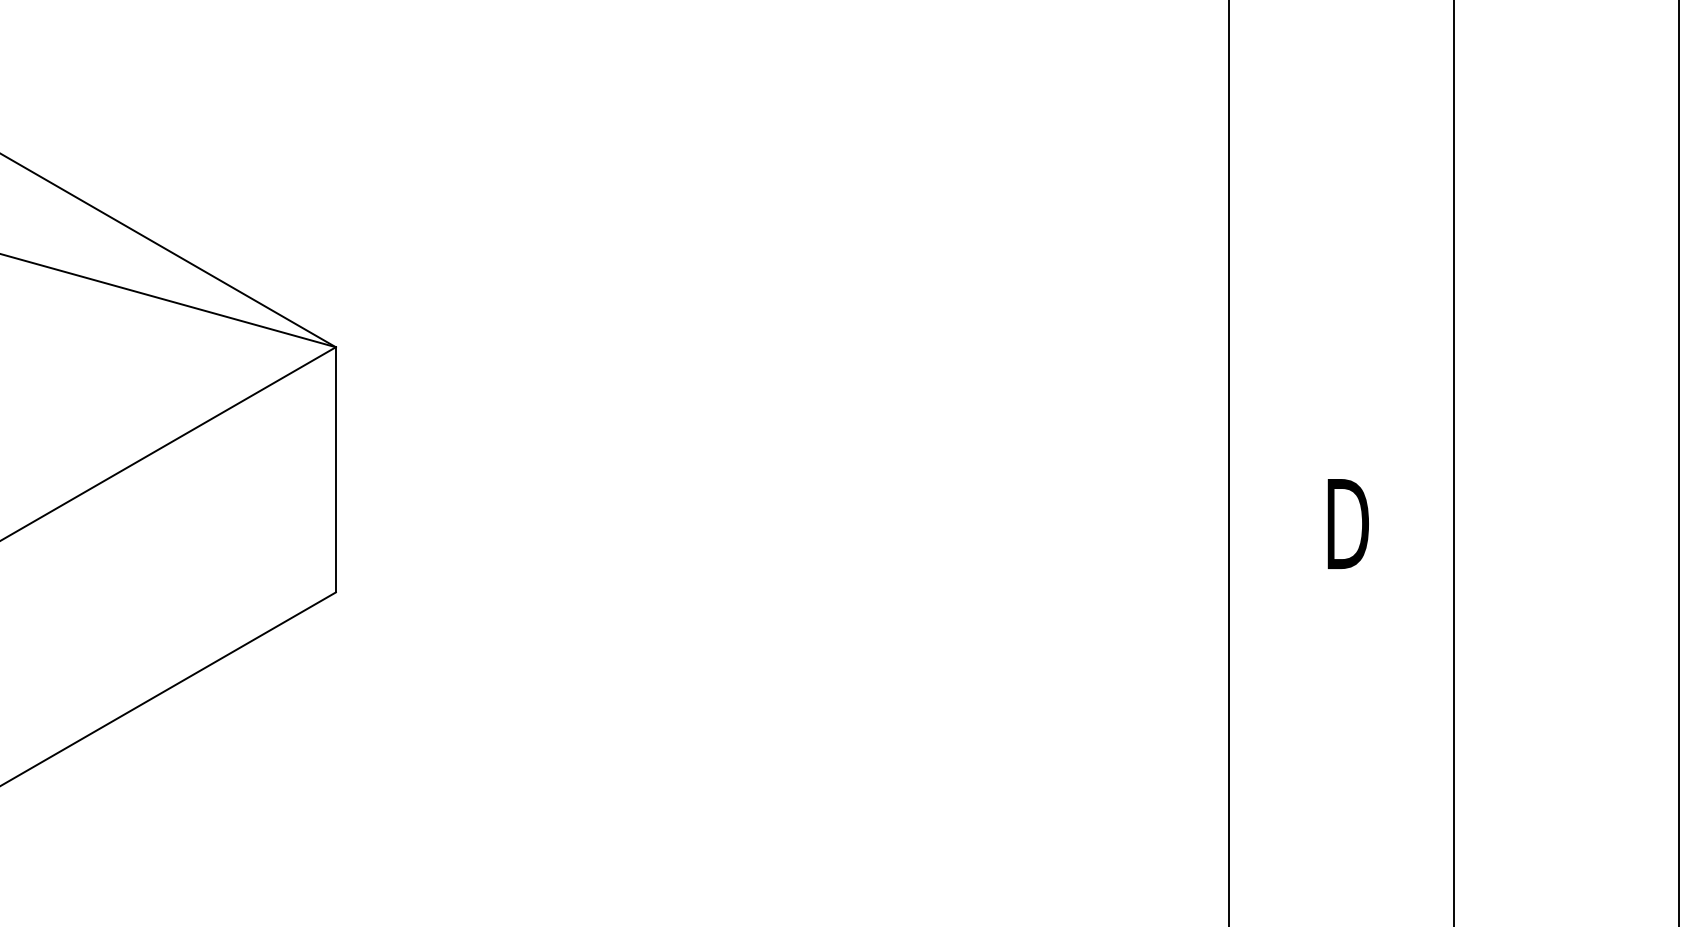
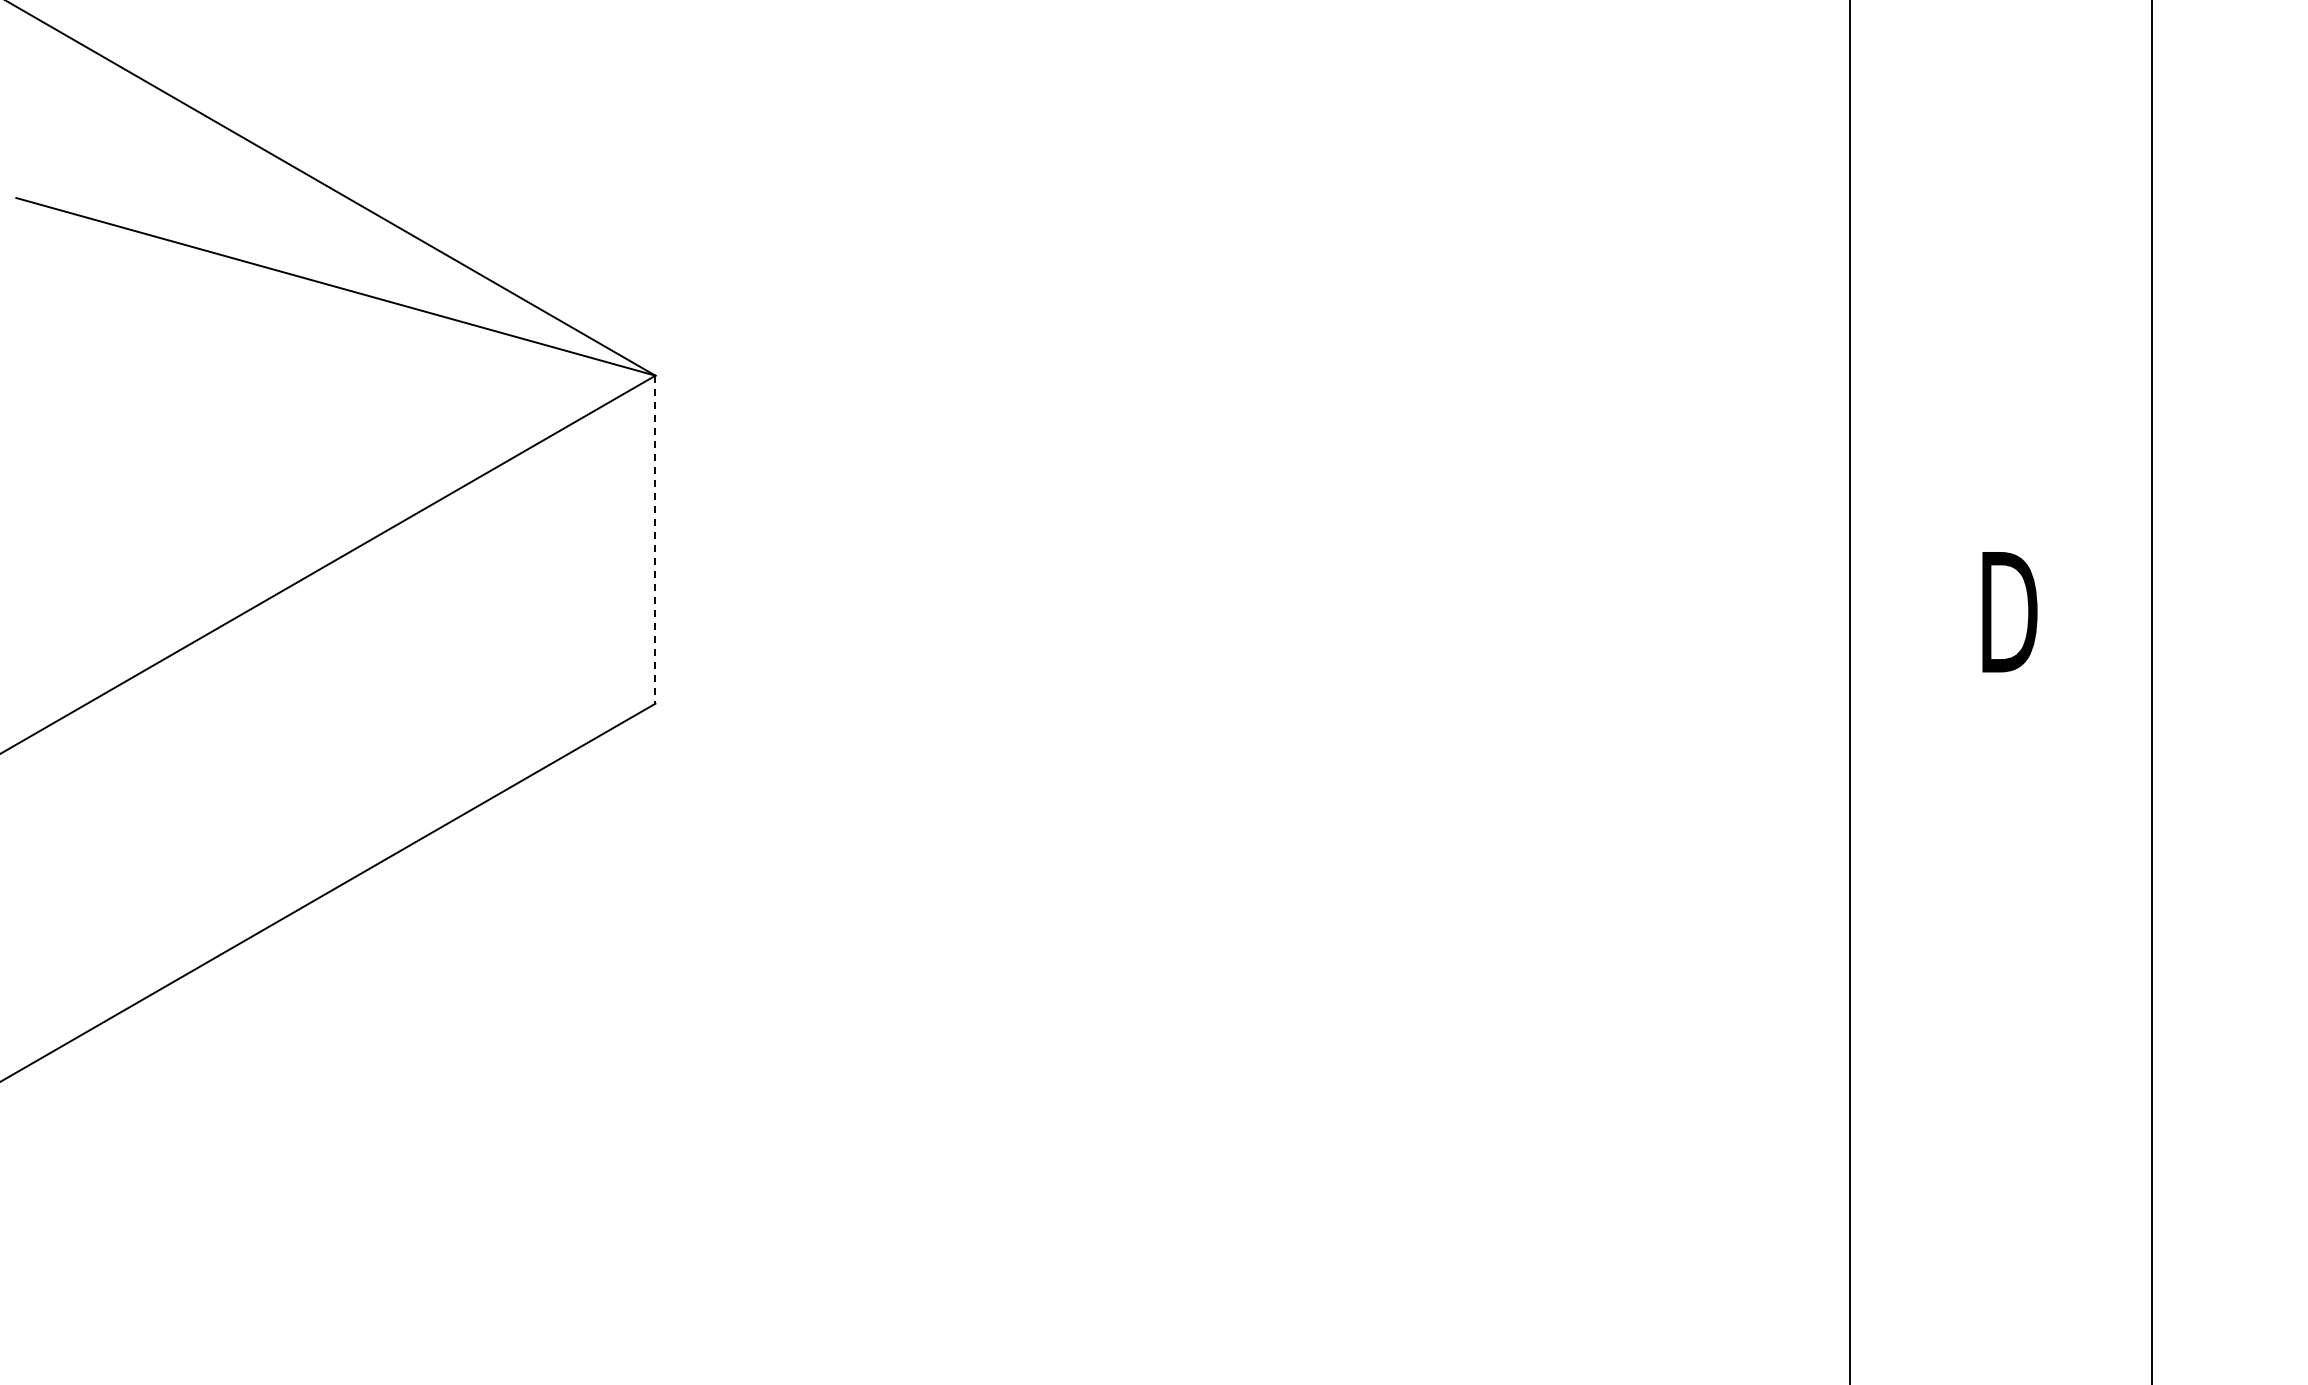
line: (335, 470) -> (655, 540), solid -> dashed

